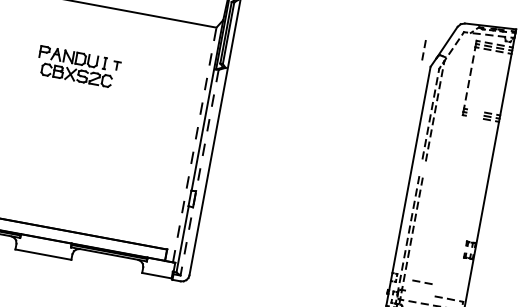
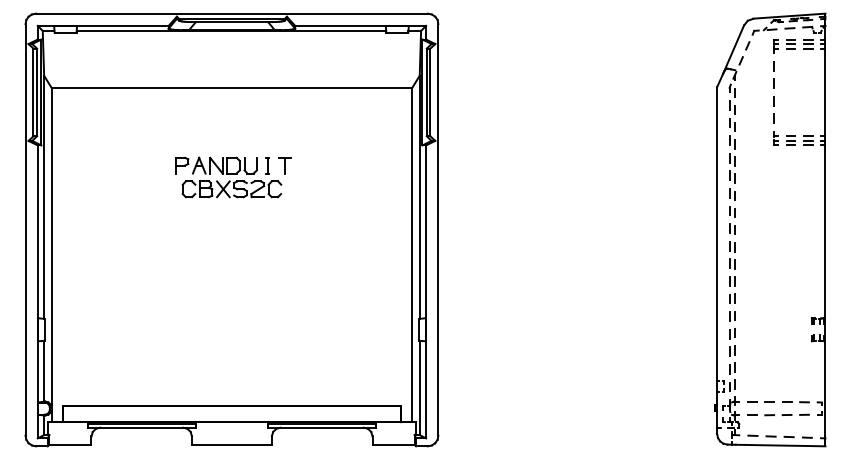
line: (424, 47) -> (703, 62), removed
part: (116, 65) -> (284, 165), size x1.43
part: (475, 113) -> (790, 140), added
line: (194, 144) -> (412, 254), dashed -> solid
part: (422, 168) -> (732, 228), added
line: (199, 173) -> (426, 292), dashed -> solid
line: (420, 281) -> (757, 401), moved

